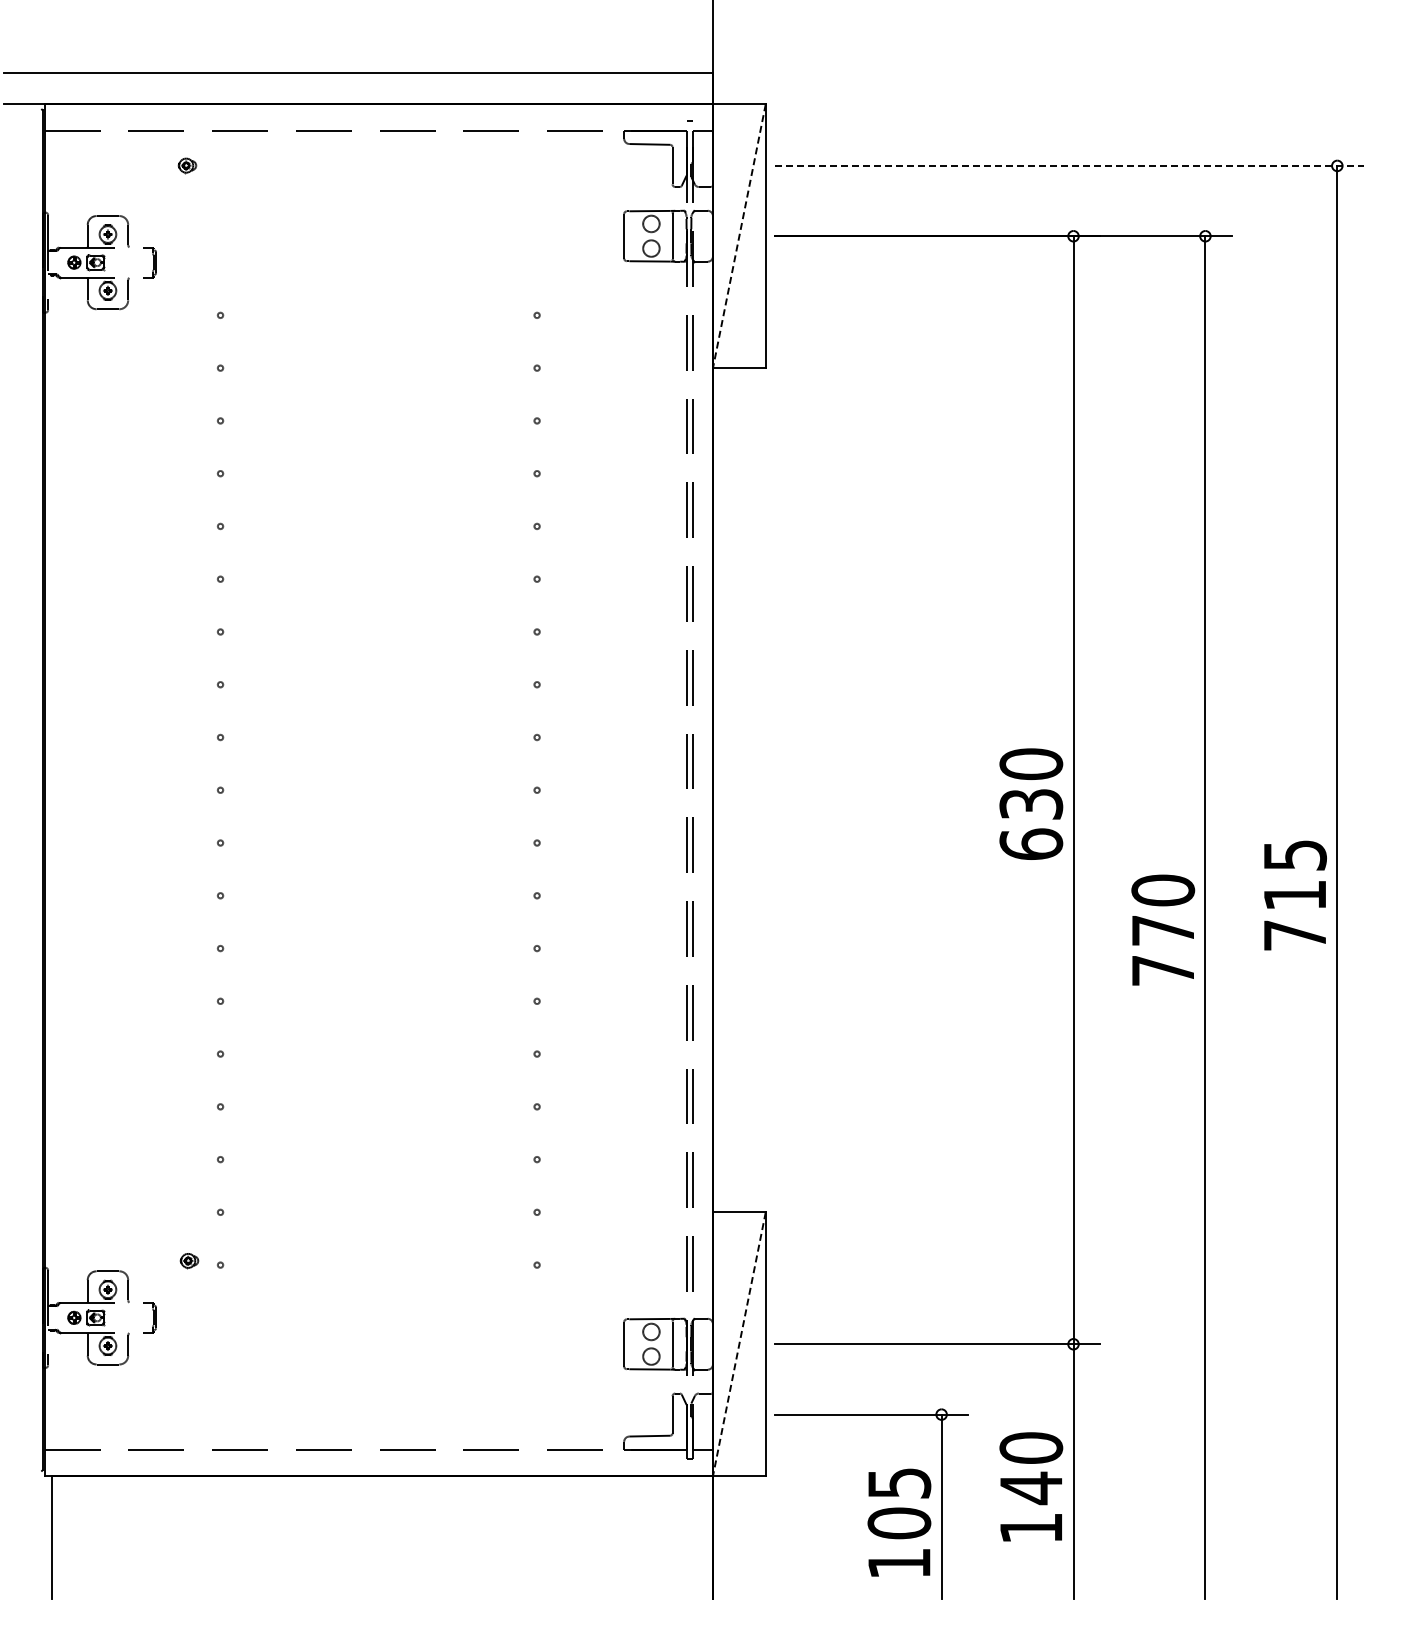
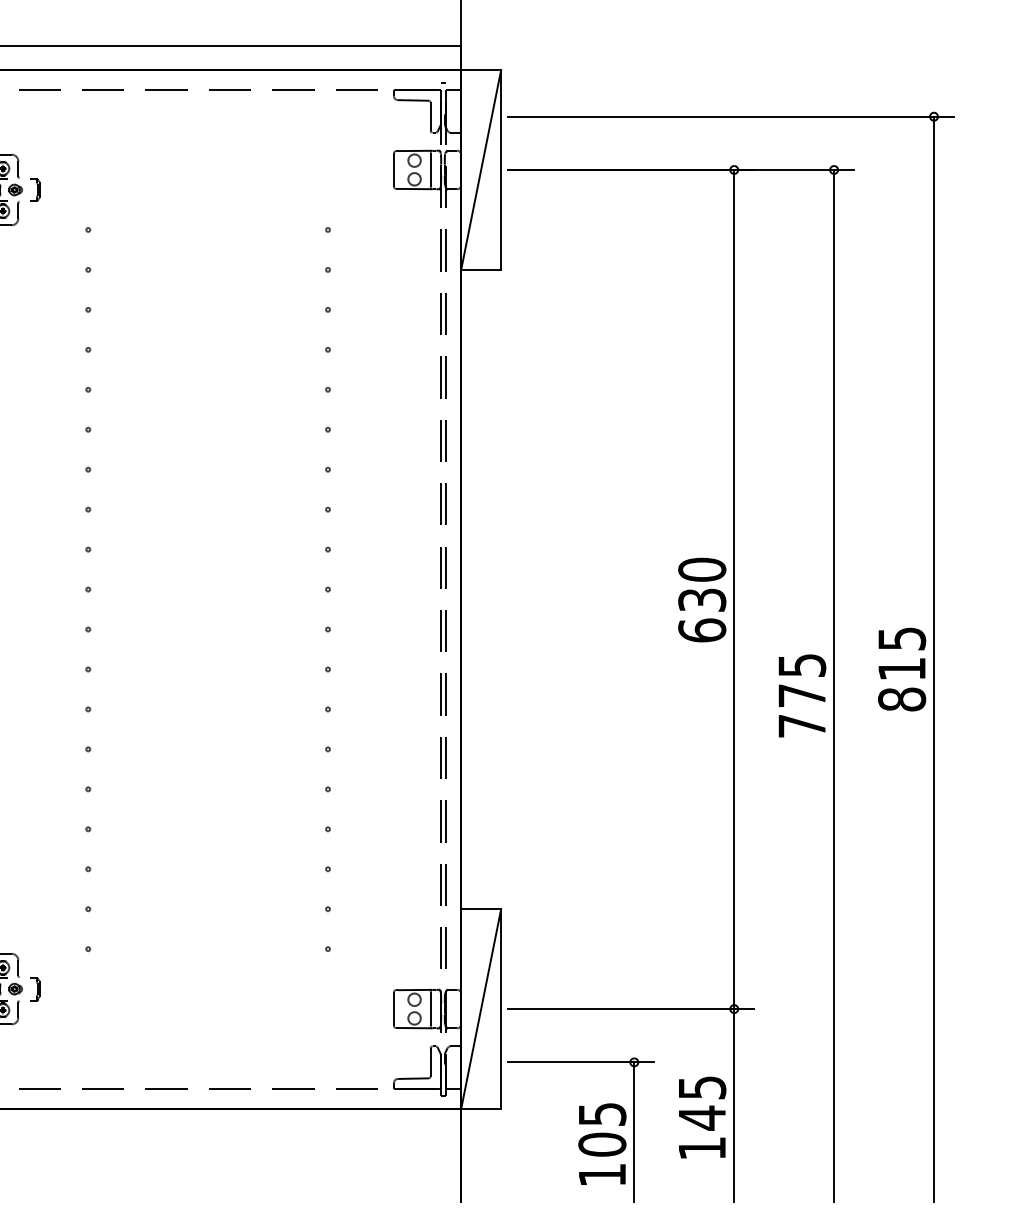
part: (187, 165) -> (15, 189), moved
line: (1069, 165) -> (731, 116), dashed -> solid
line: (739, 236) -> (481, 170), dashed -> solid
text: (1163, 890) -> (802, 665), 770 -> 775
text: (1294, 935) -> (901, 699), 715 -> 815
part: (189, 1261) -> (15, 989), moved
line: (739, 1344) -> (481, 1009), dashed -> solid
text: (1031, 1447) -> (702, 1087), 140 -> 145

